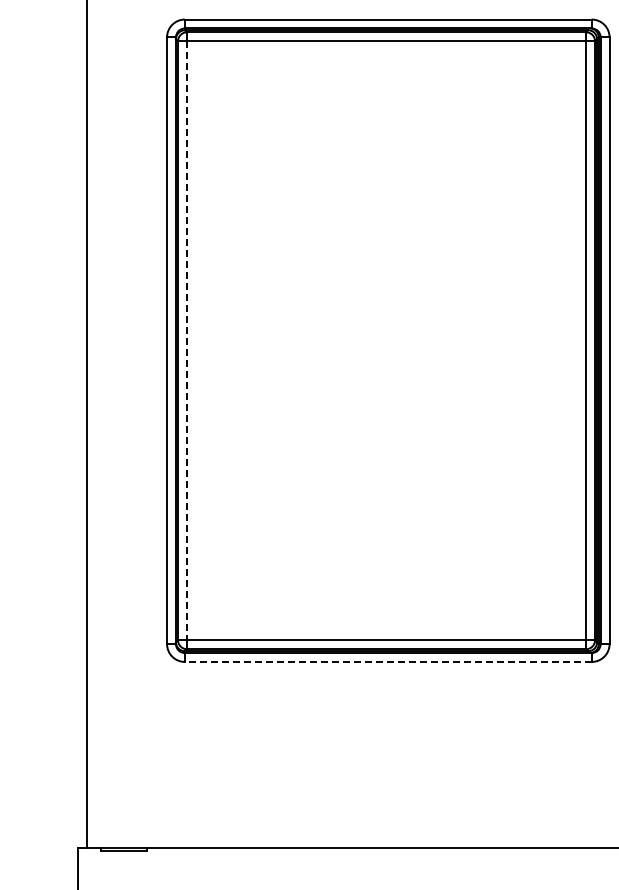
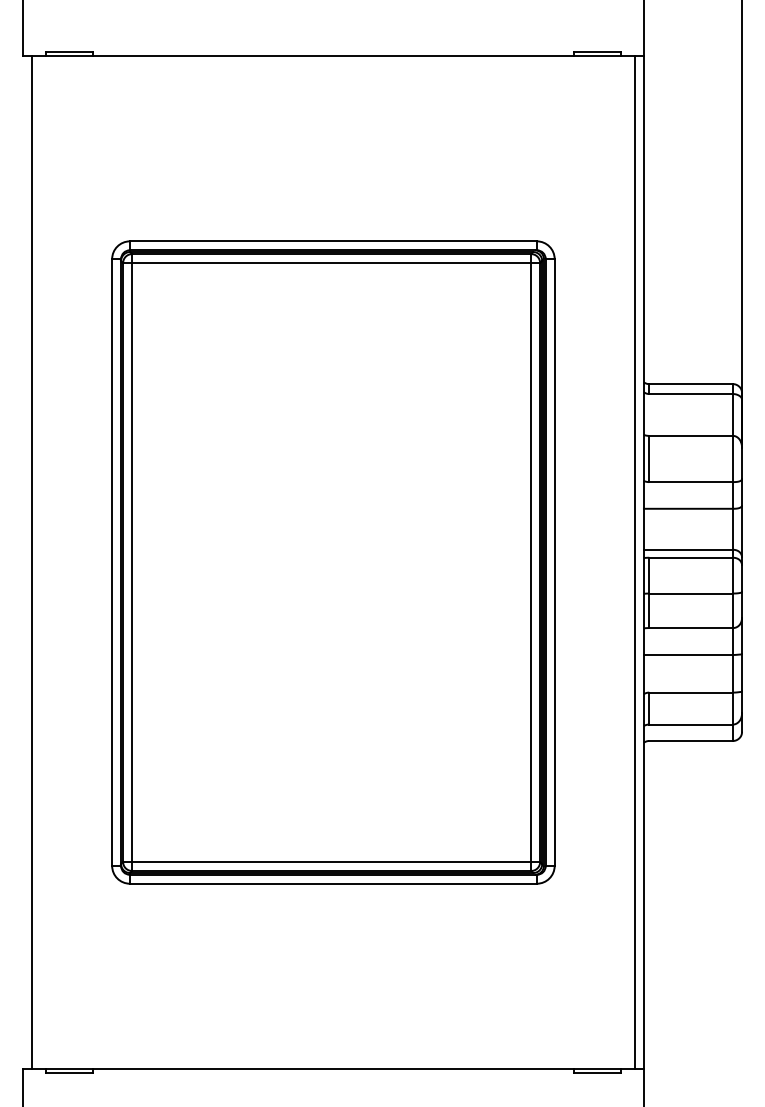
line: (187, 340) -> (132, 562), dashed -> solid
line: (387, 661) -> (332, 883), dashed -> solid

